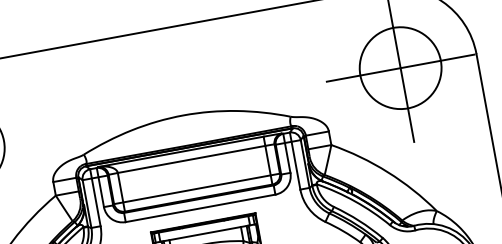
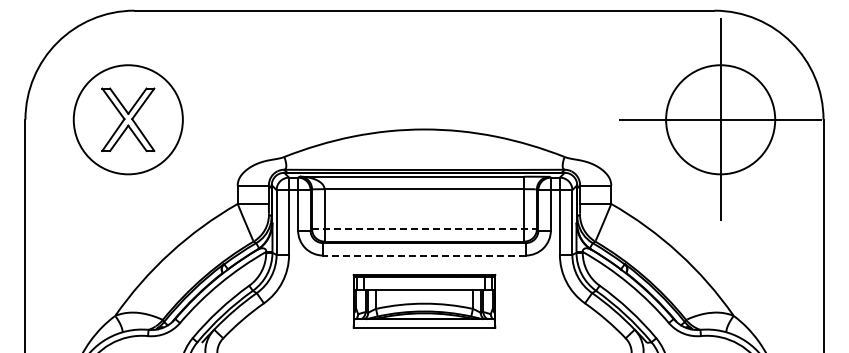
line: (197, 189) -> (425, 229), solid -> dashed
line: (200, 208) -> (424, 255), solid -> dashed

